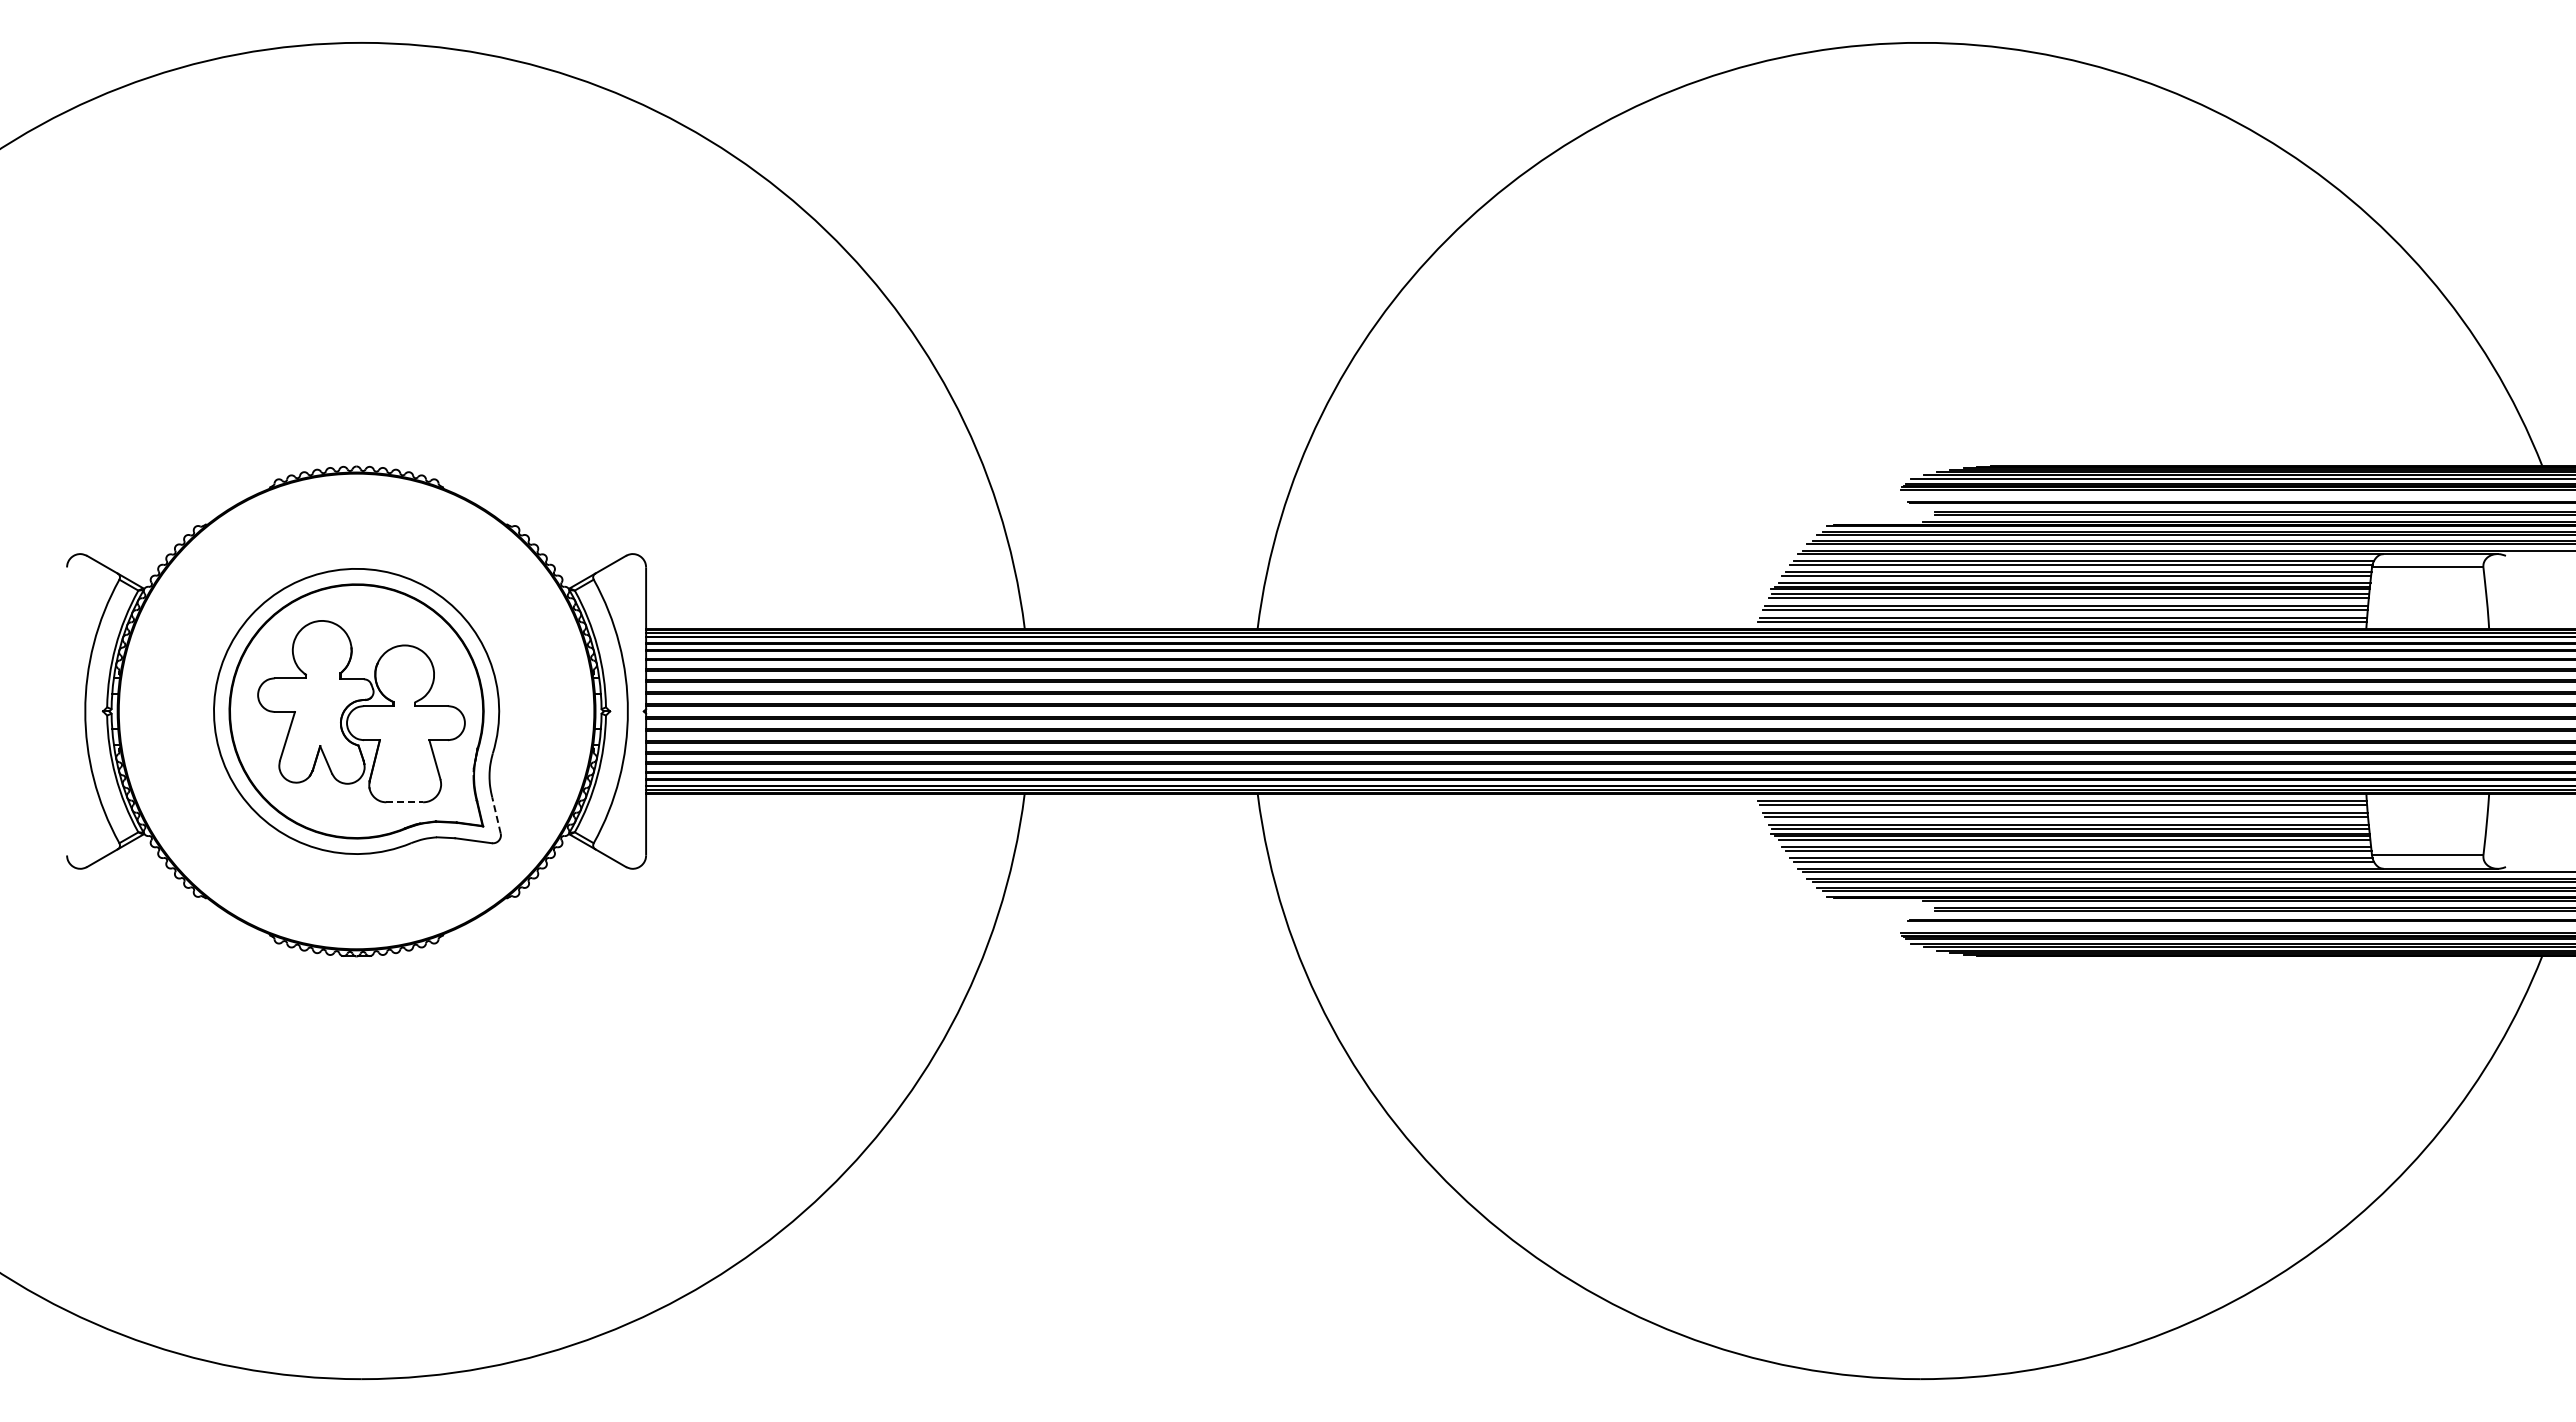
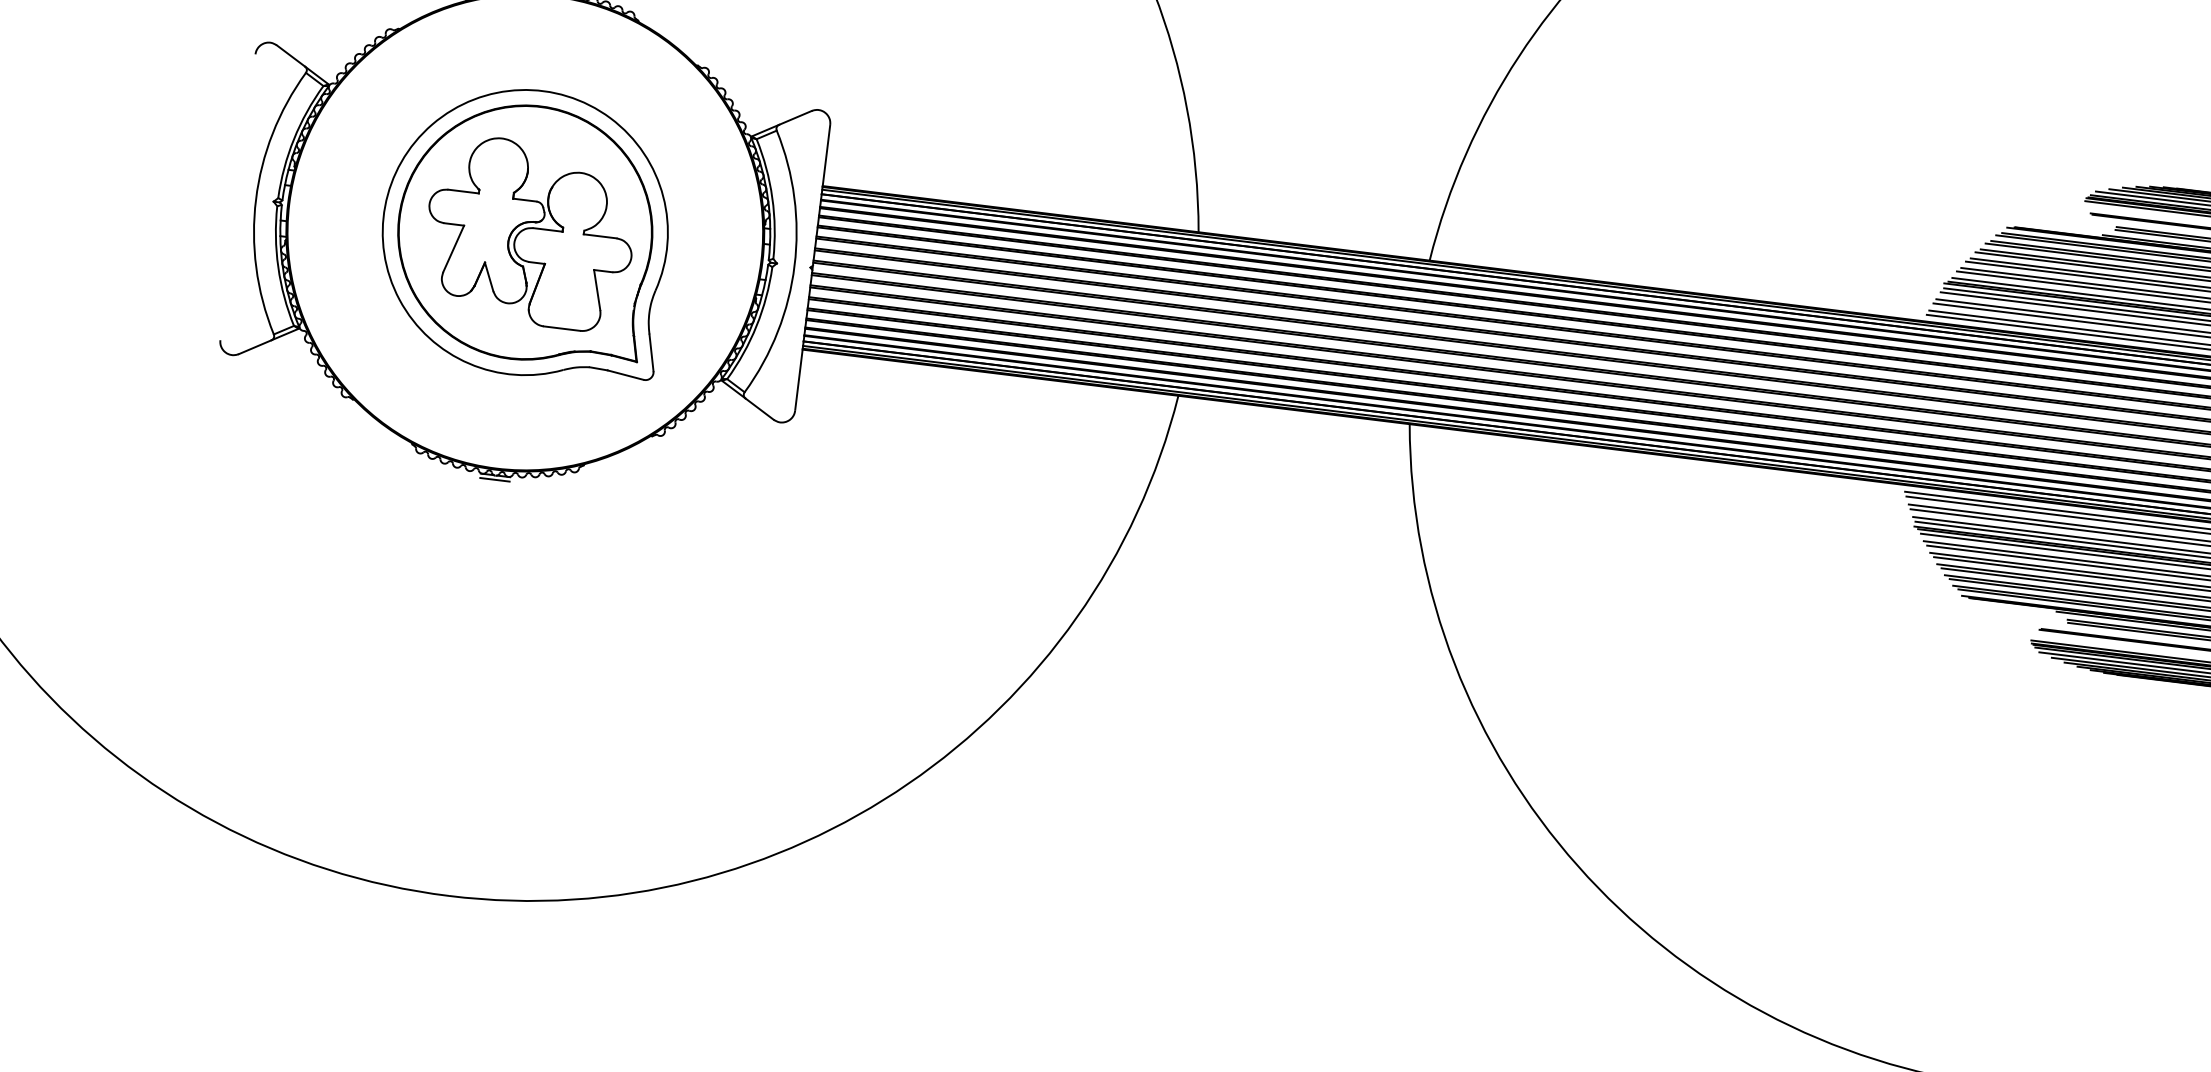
line: (405, 802) -> (562, 328), dashed -> solid
line: (496, 815) -> (651, 352), dashed -> solid
line: (356, 960) -> (494, 479), added

